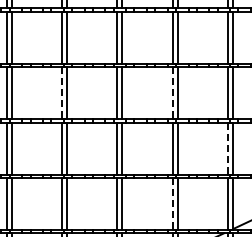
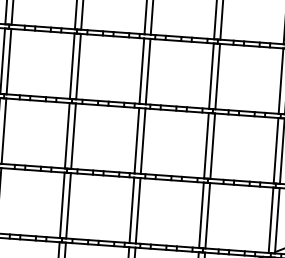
line: (62, 93) -> (72, 66), dashed -> solid
line: (172, 93) -> (210, 76), dashed -> solid
line: (228, 149) -> (276, 151), dashed -> solid
line: (172, 204) -> (200, 215), dashed -> solid

